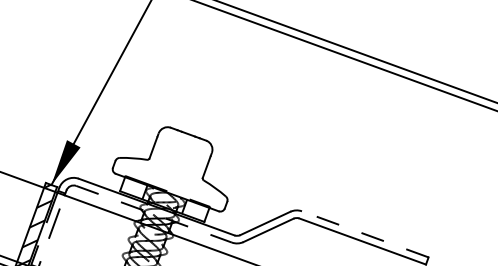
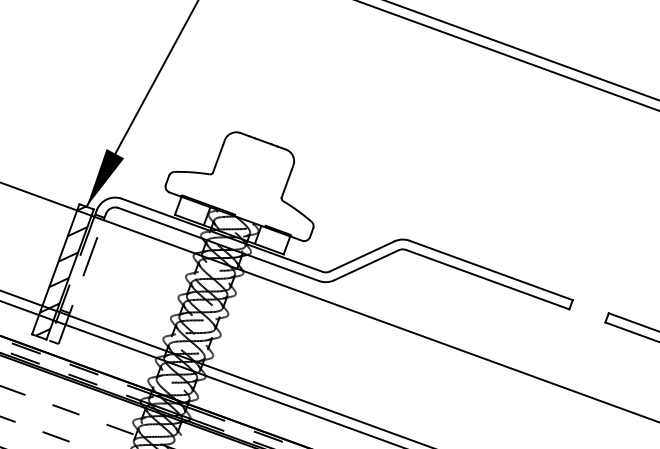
line: (153, 214) -> (218, 244), dashed -> solid
line: (365, 234) -> (491, 270), dashed -> solid

